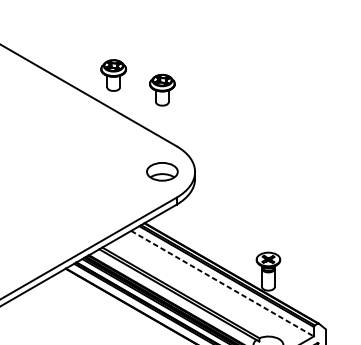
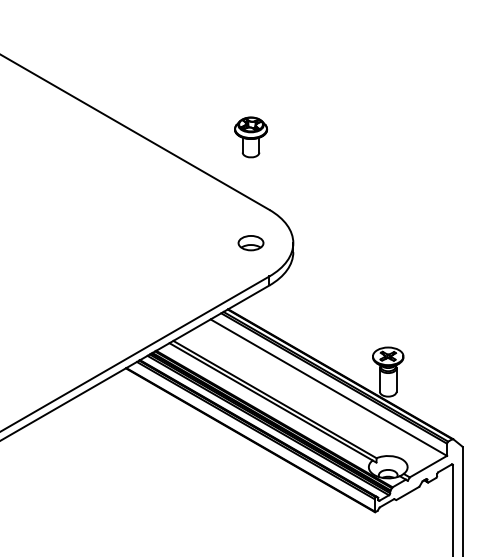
part: (114, 75) -> (188, 118), removed
part: (161, 172) -> (250, 243), size x0.62
line: (223, 283) -> (329, 387), dashed -> solid

